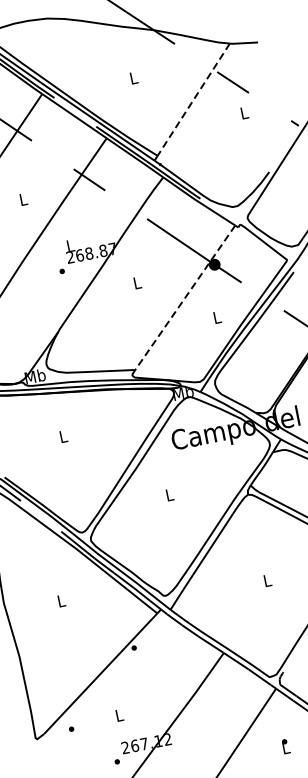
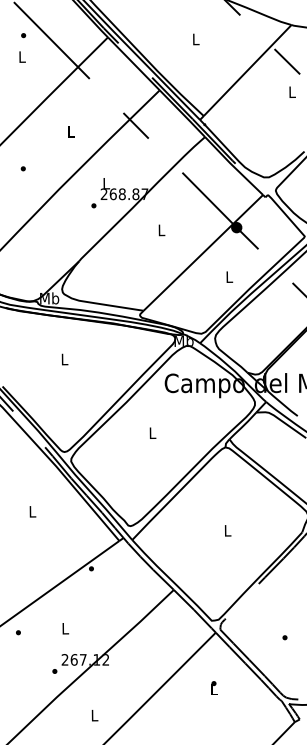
line: (193, 100) -> (247, 71), dashed -> solid
line: (185, 298) -> (203, 253), dashed -> solid

